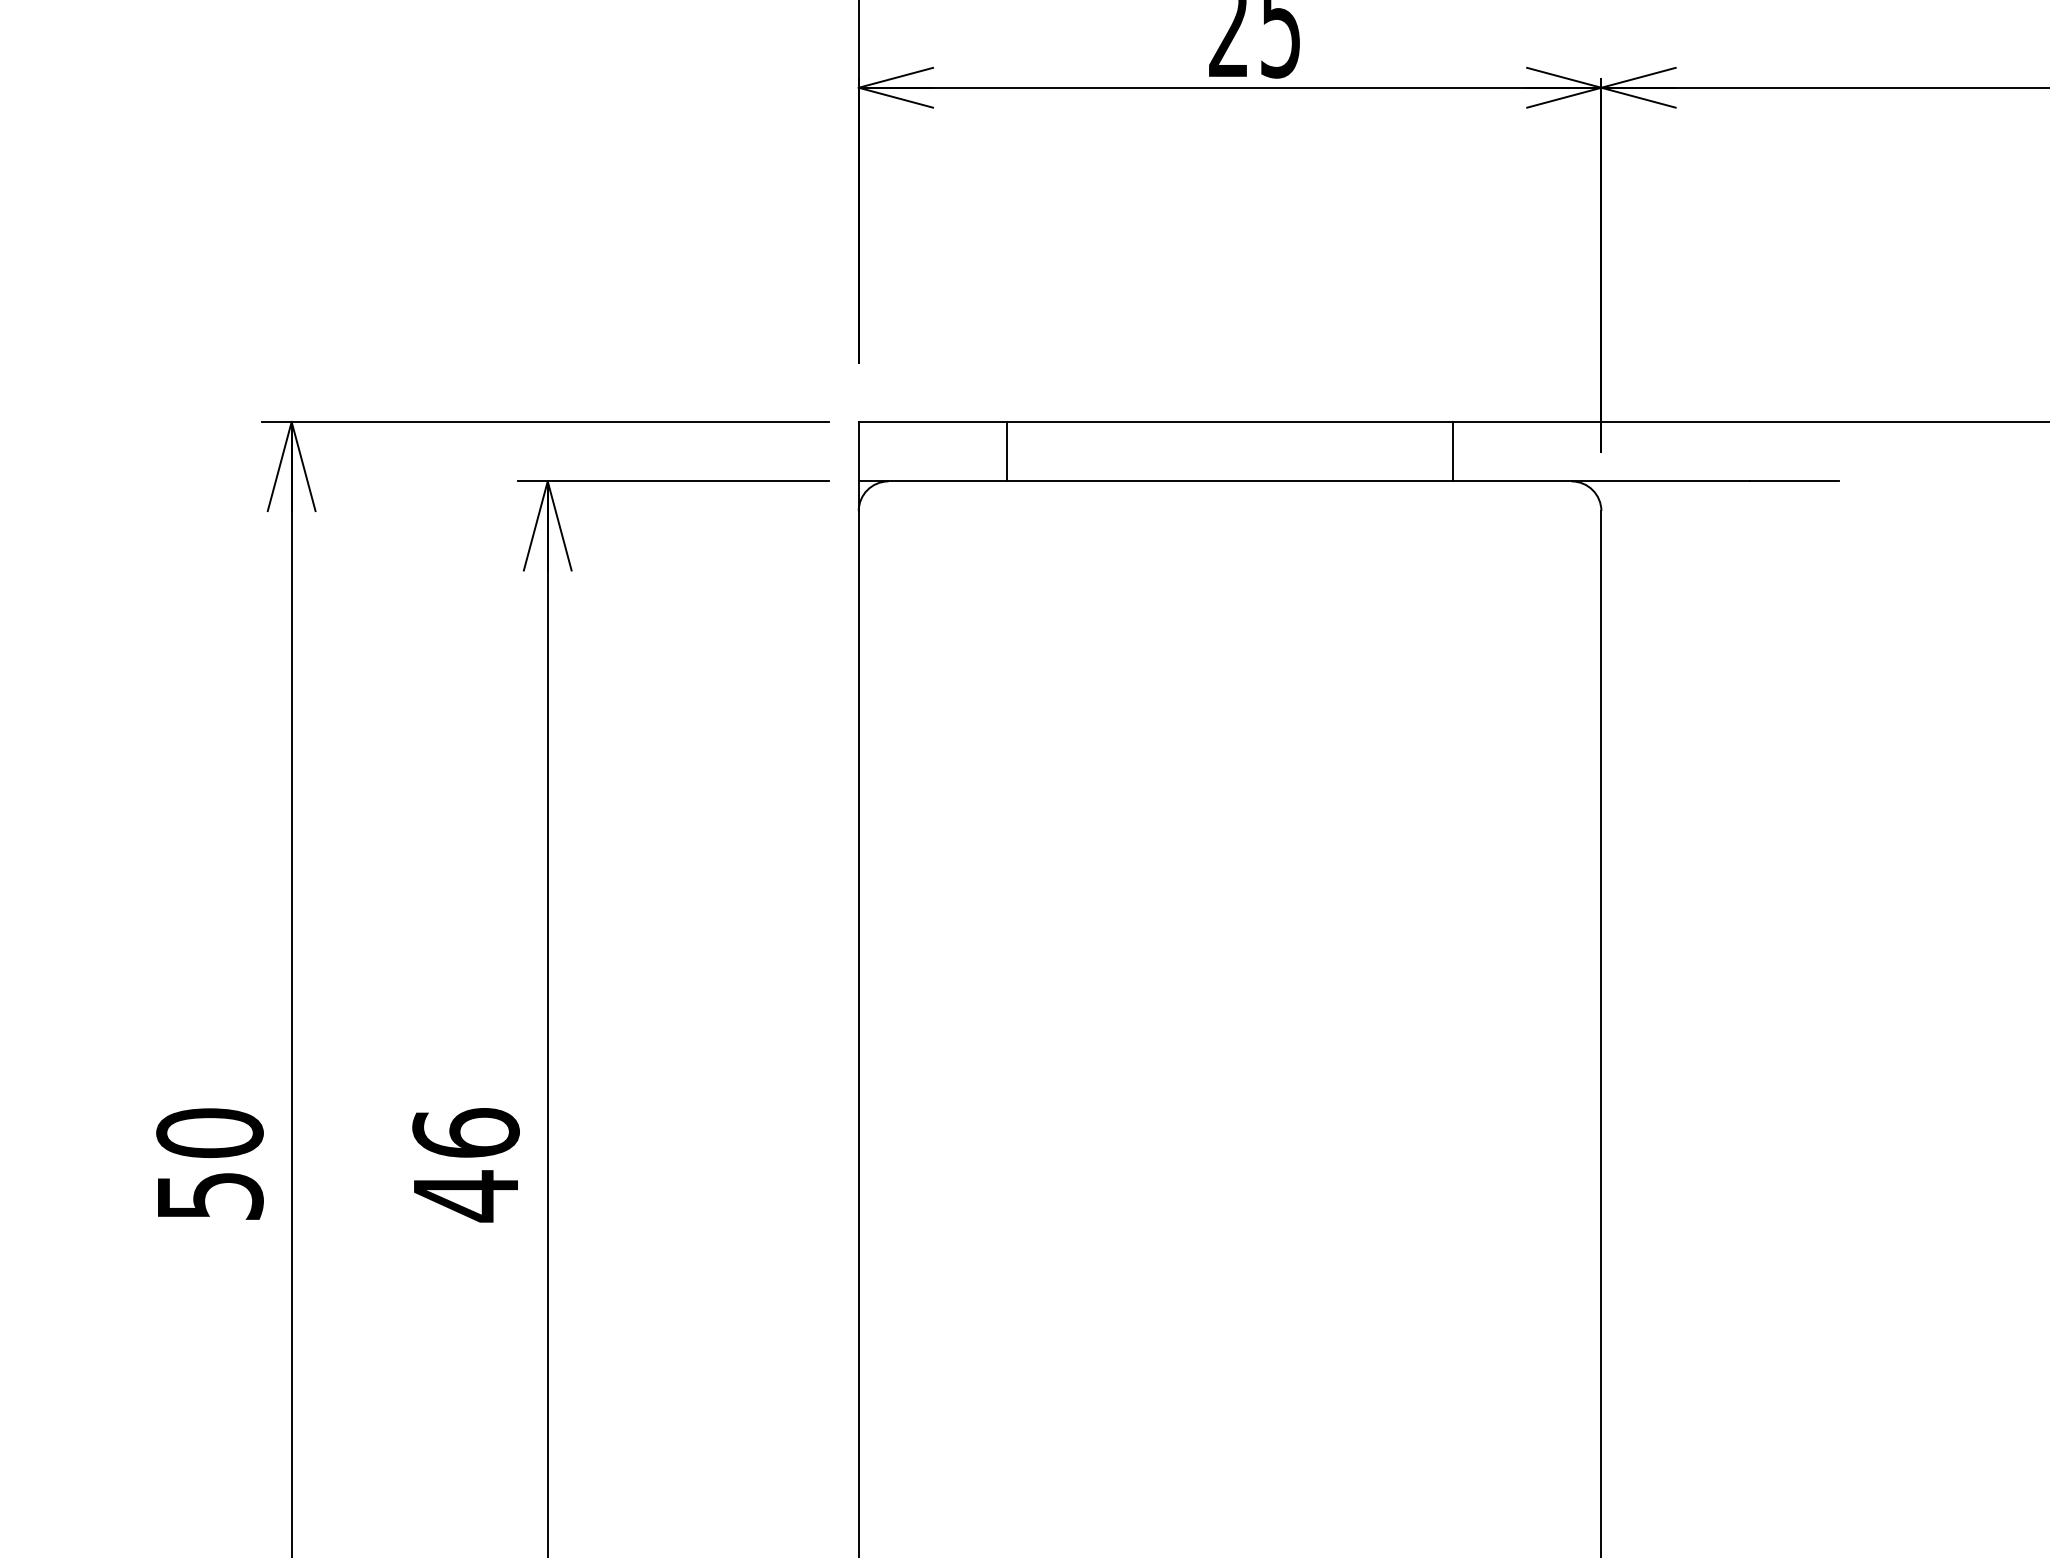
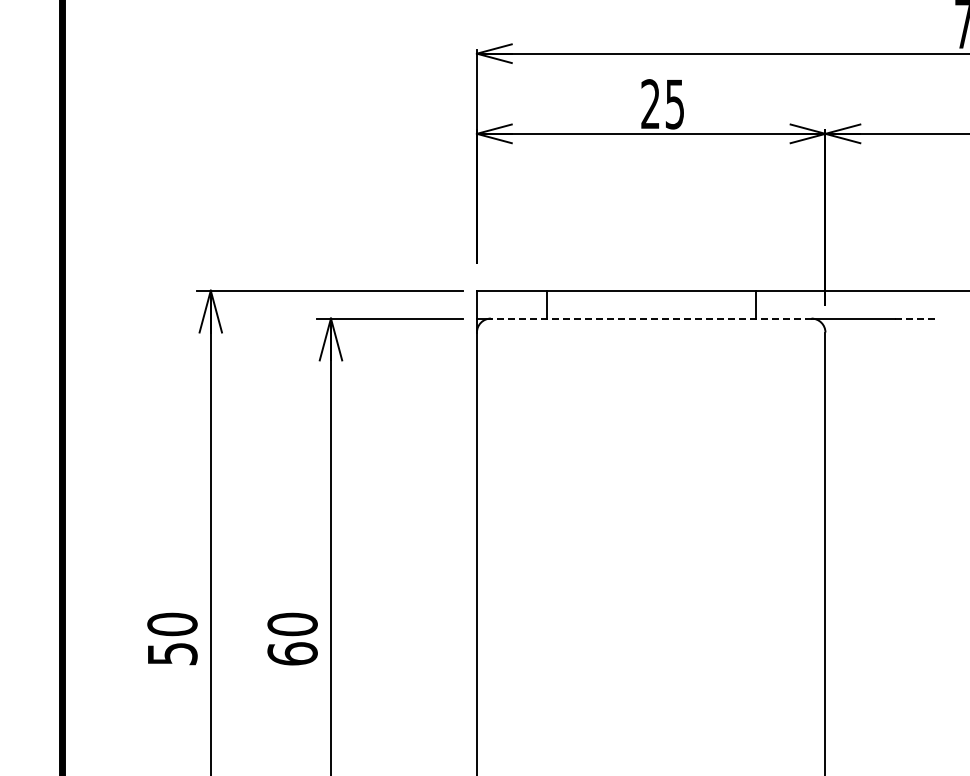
line: (1228, 481) -> (650, 318), solid -> dashed
line: (1795, 481) -> (916, 318), solid -> dashed
text: (465, 1165) -> (292, 639), 46 -> 60

